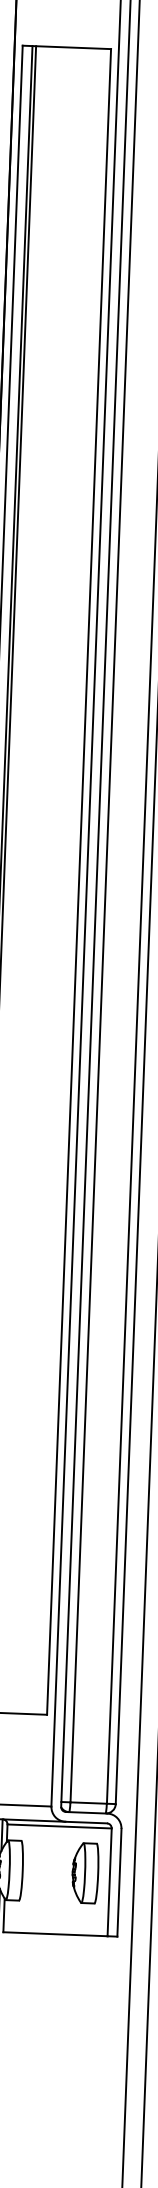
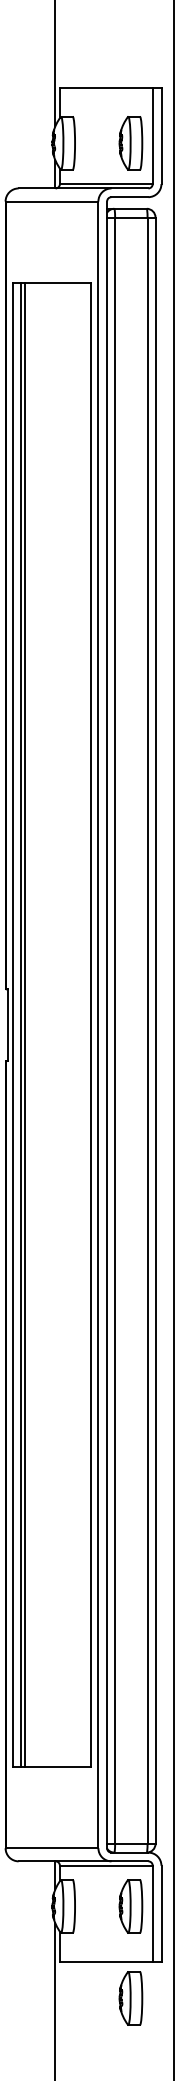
part: (80, 1976) -> (130, 1998), added

